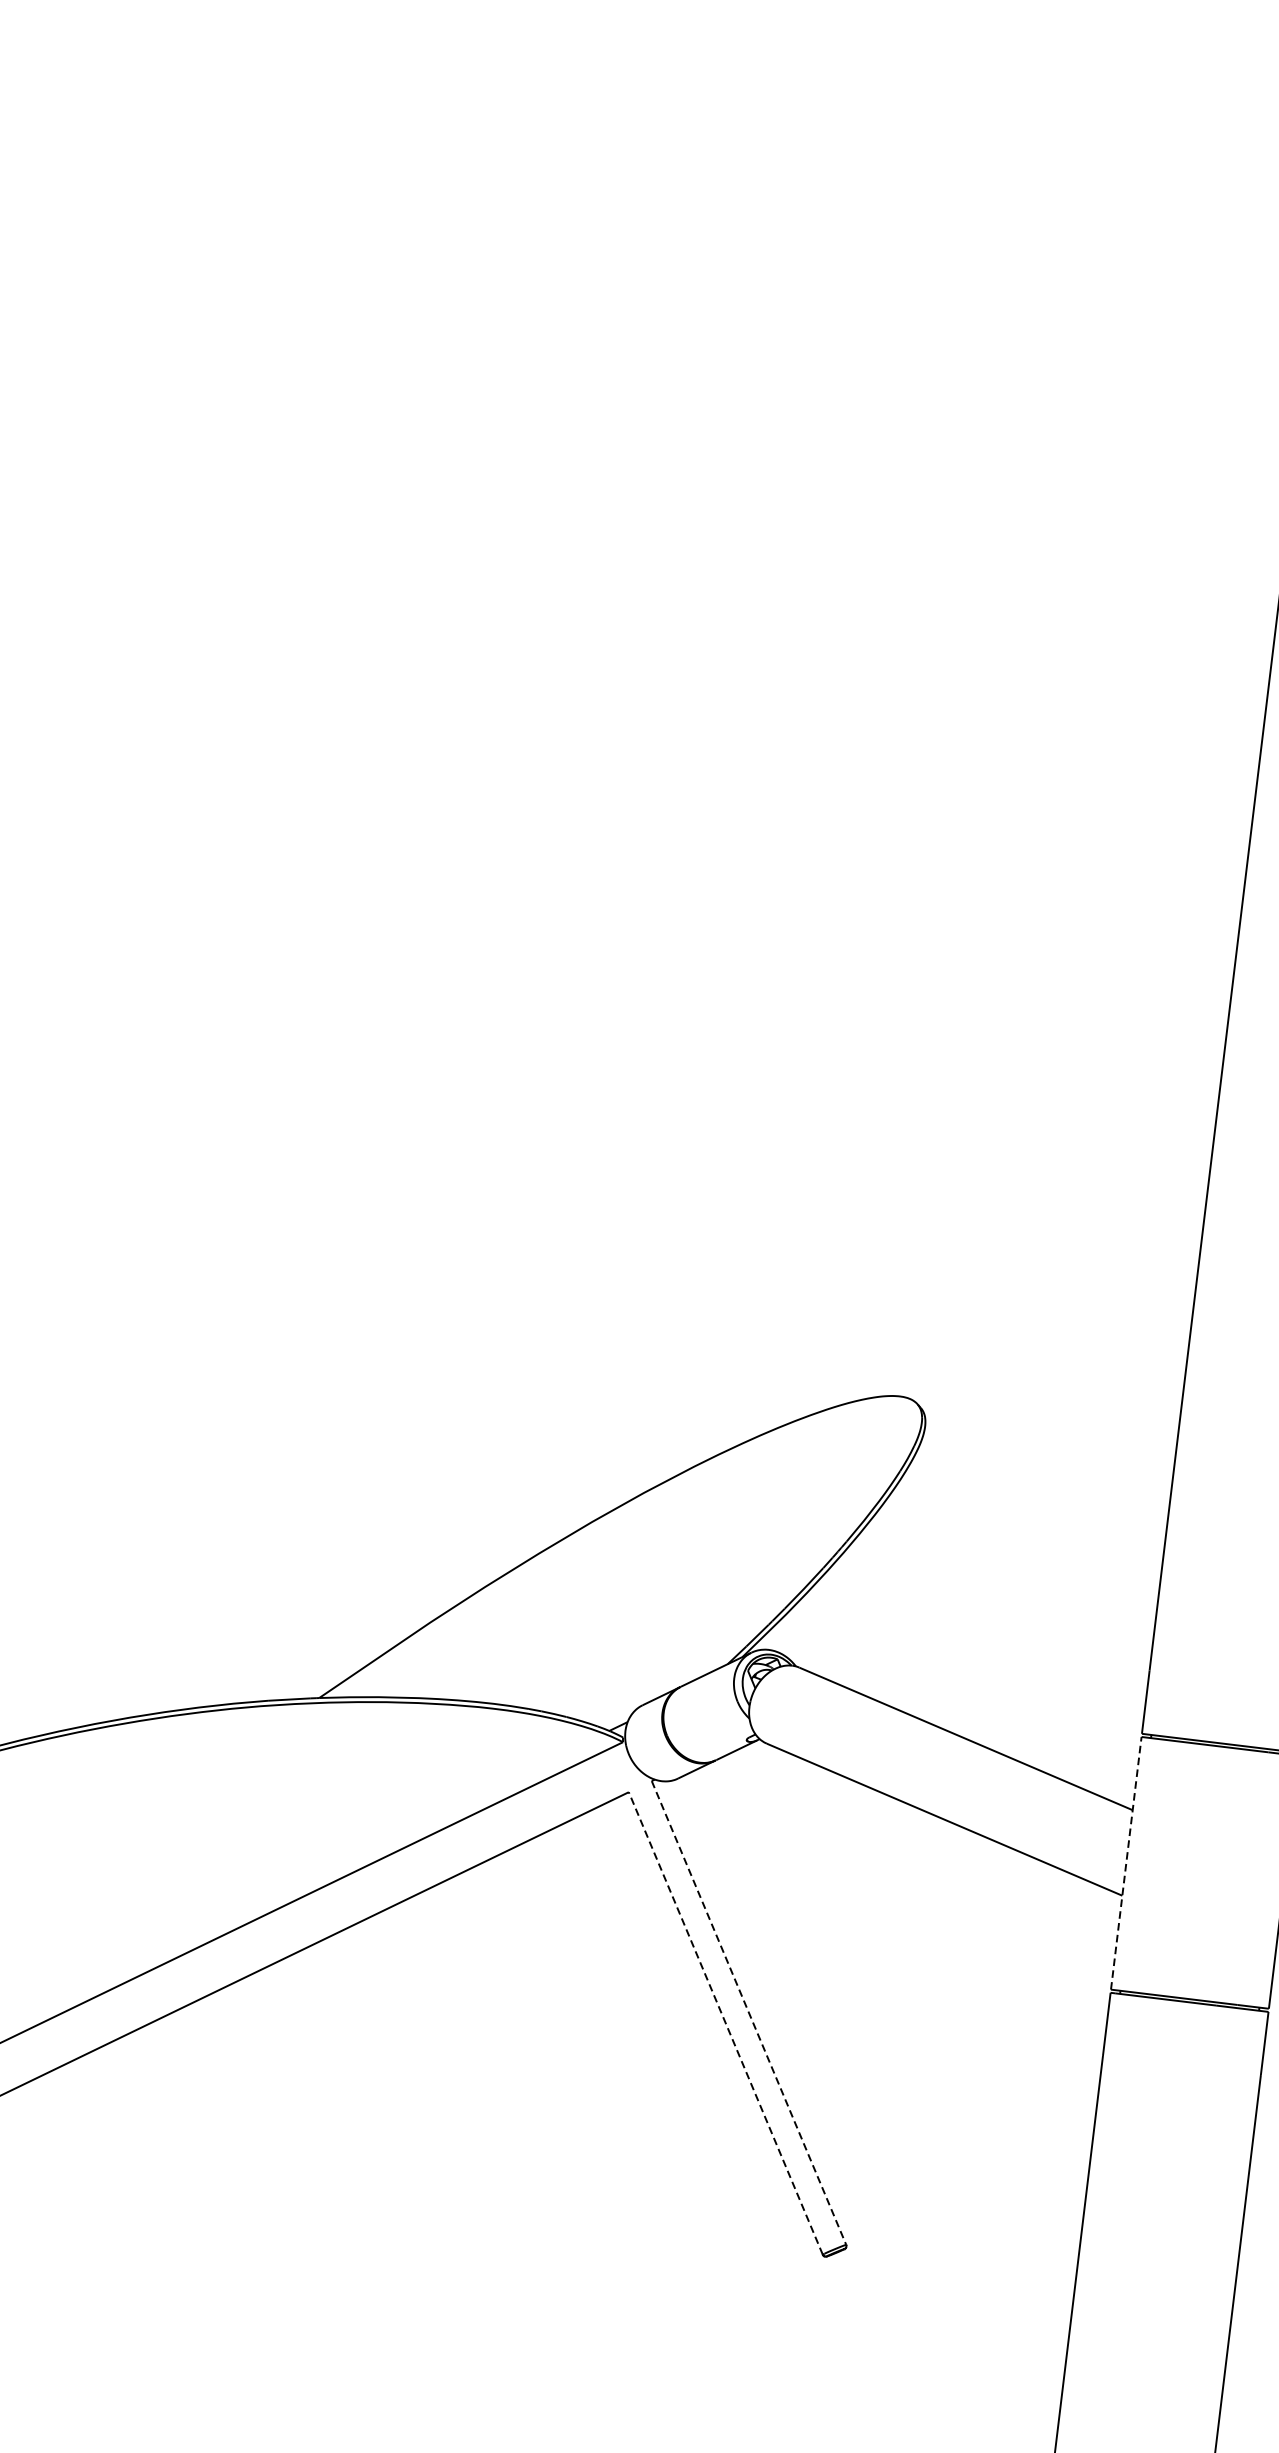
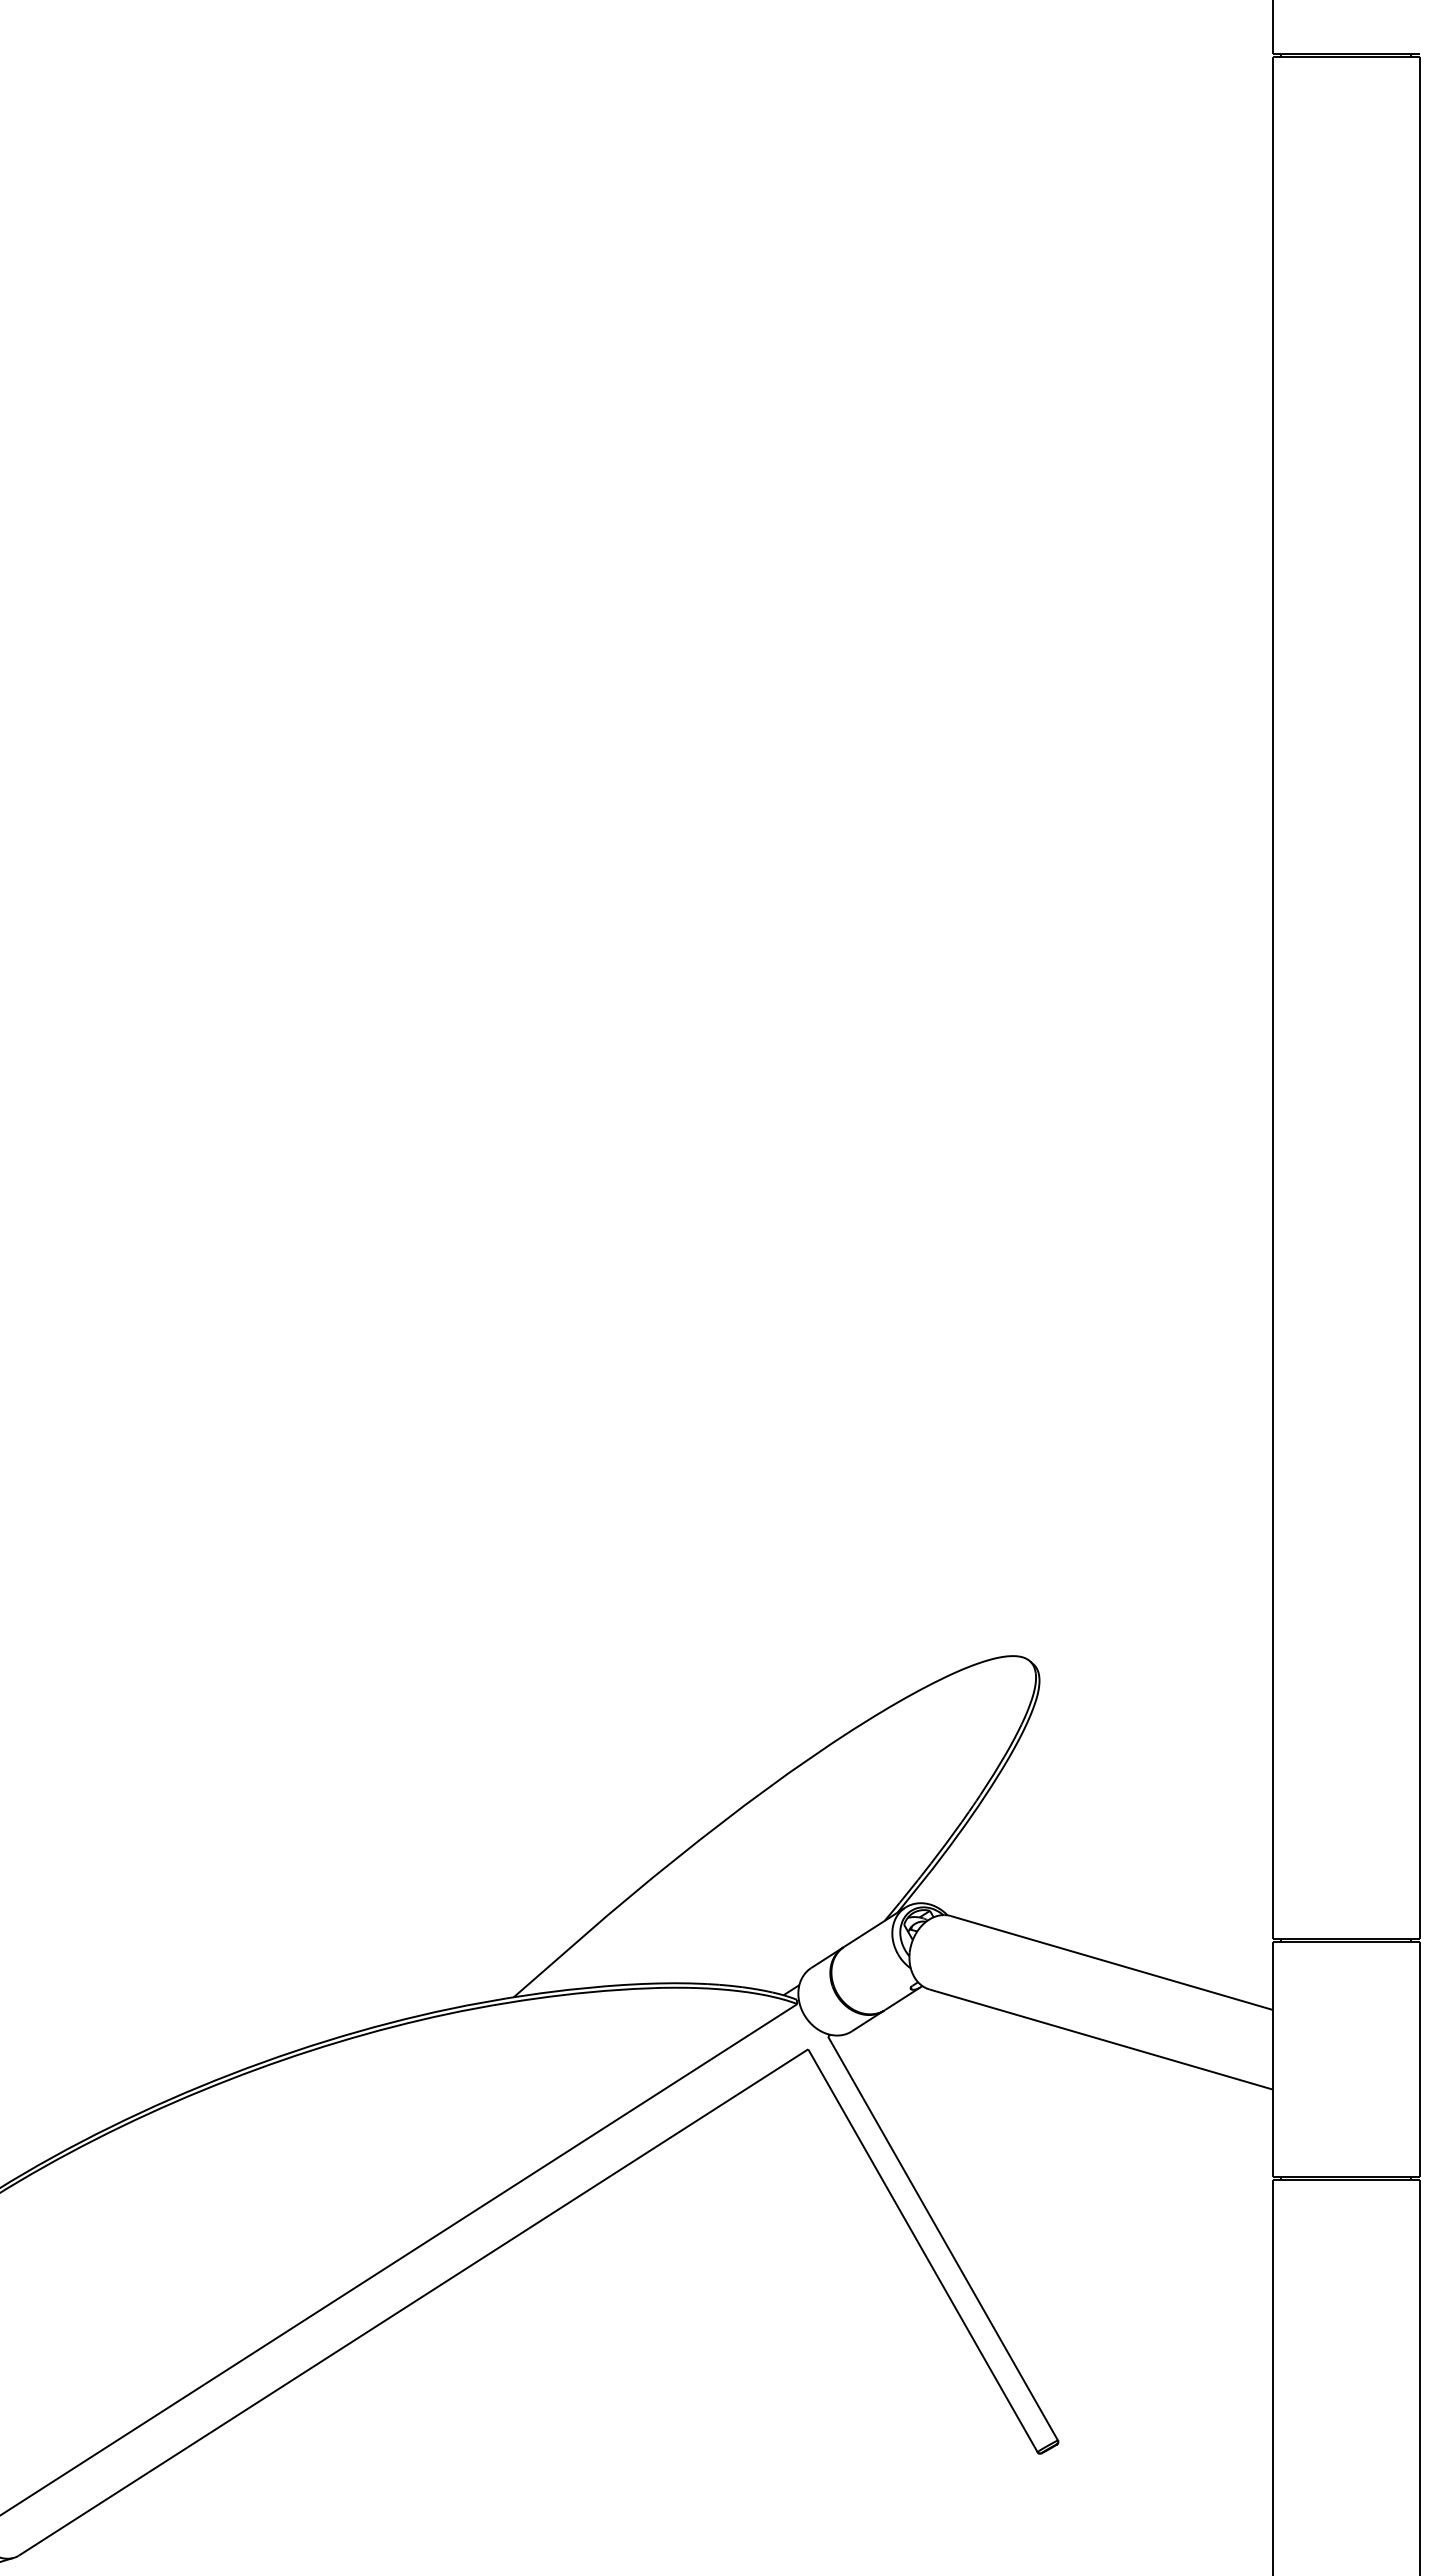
line: (1126, 1863) -> (1272, 2059), dashed -> solid
line: (749, 2013) -> (943, 2238), dashed -> solid
line: (725, 2023) -> (922, 2250), dashed -> solid

